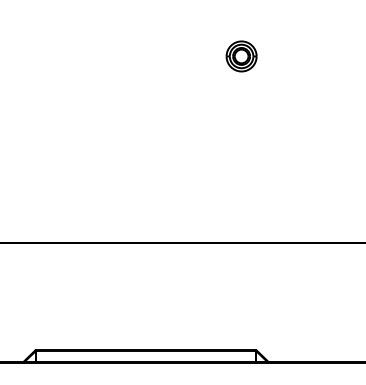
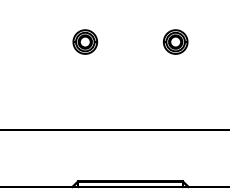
part: (51, 55) -> (85, 41), added
part: (240, 55) -> (175, 41), size x1.67

